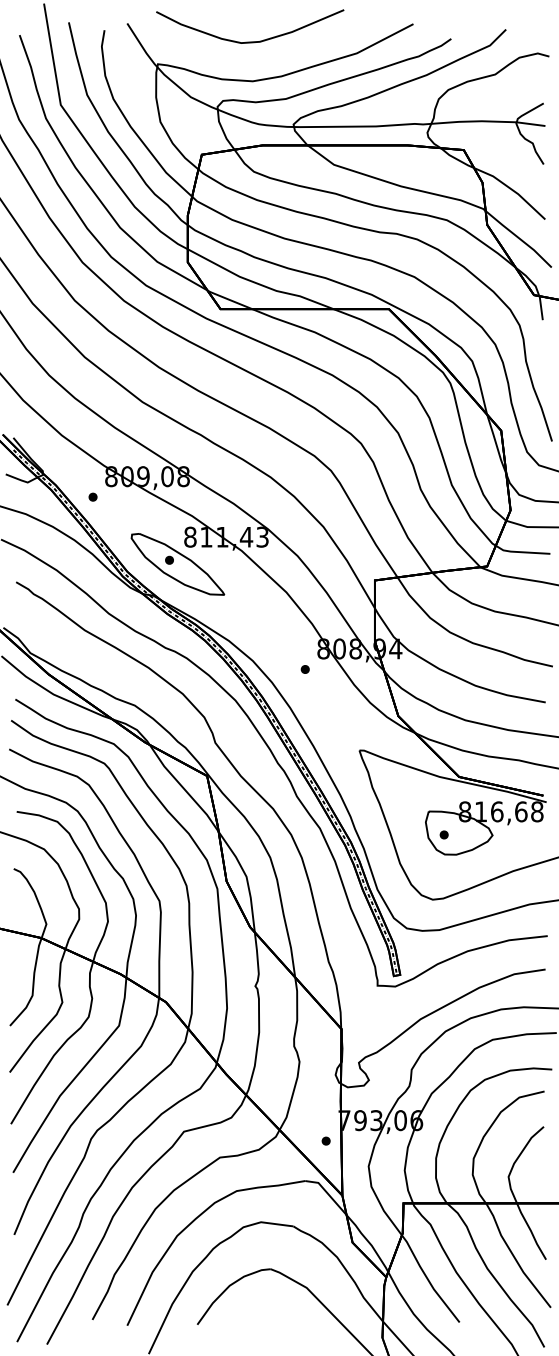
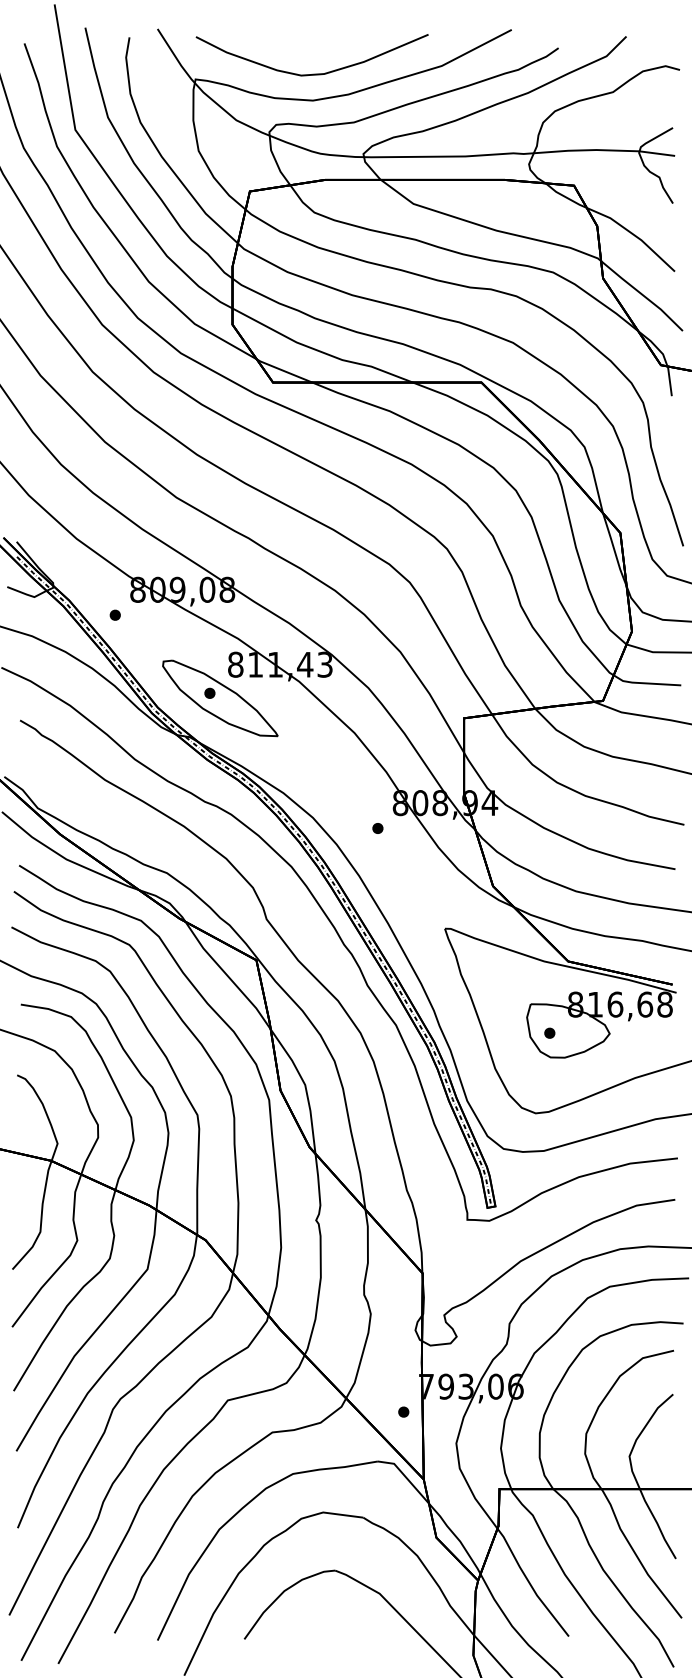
curve: (250, 41) -> (312, 73), moved

